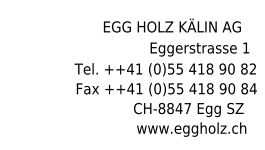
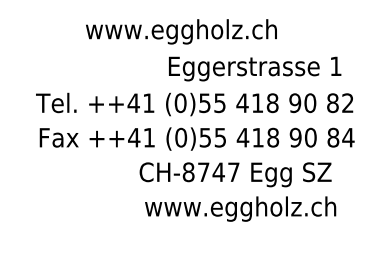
text: (171, 26) -> (205, 28), EGG HOLZ KÄLIN AG -> www.eggholz.ch
text: (170, 108) -> (203, 172), CH-8847 -> CH-8747

